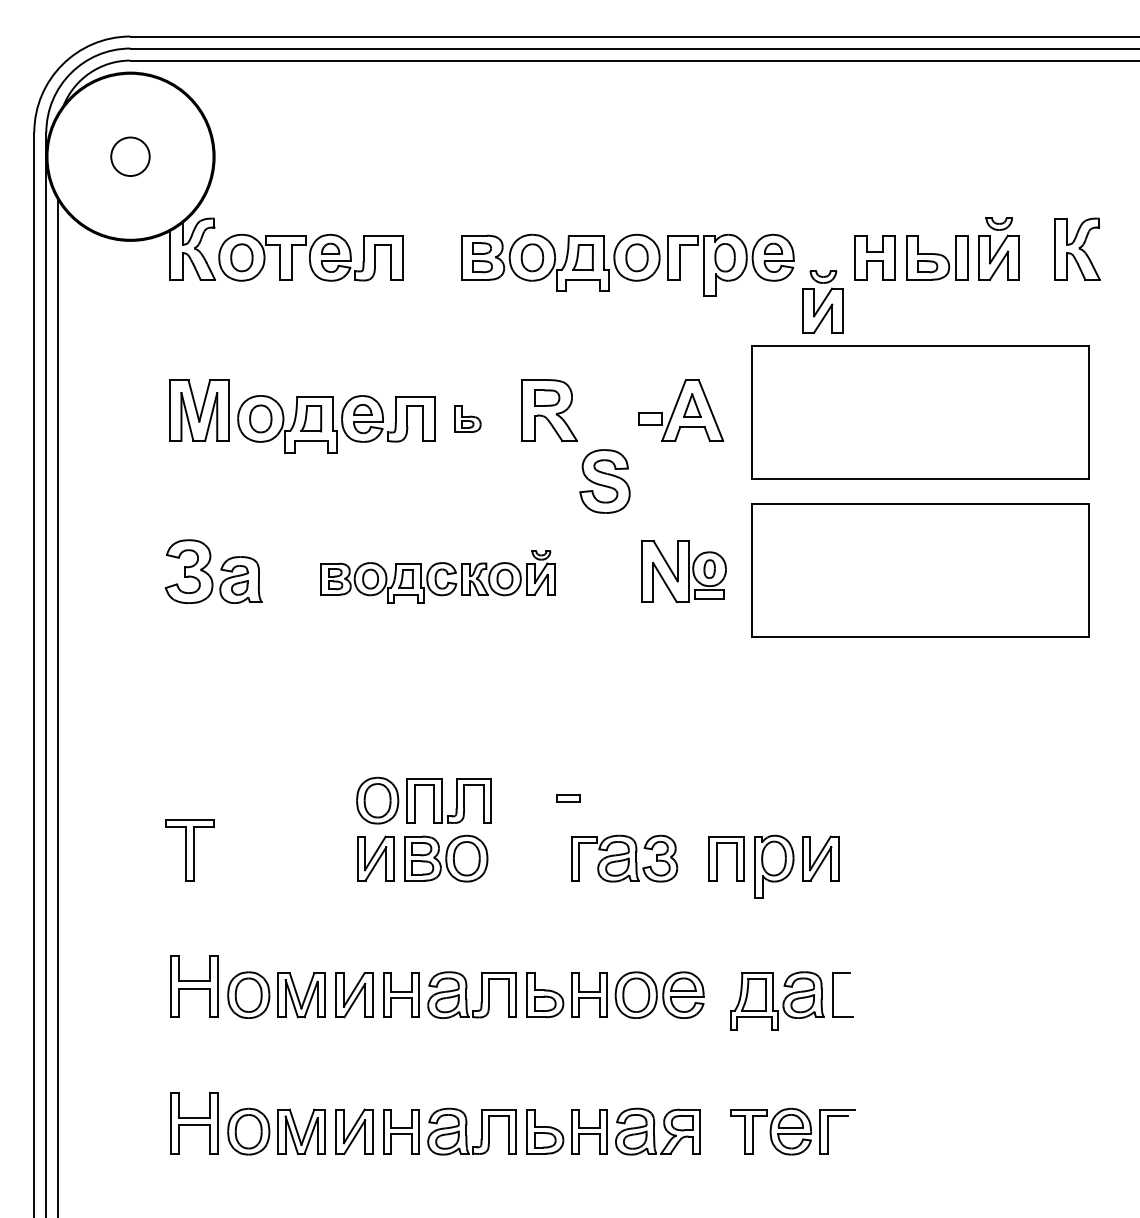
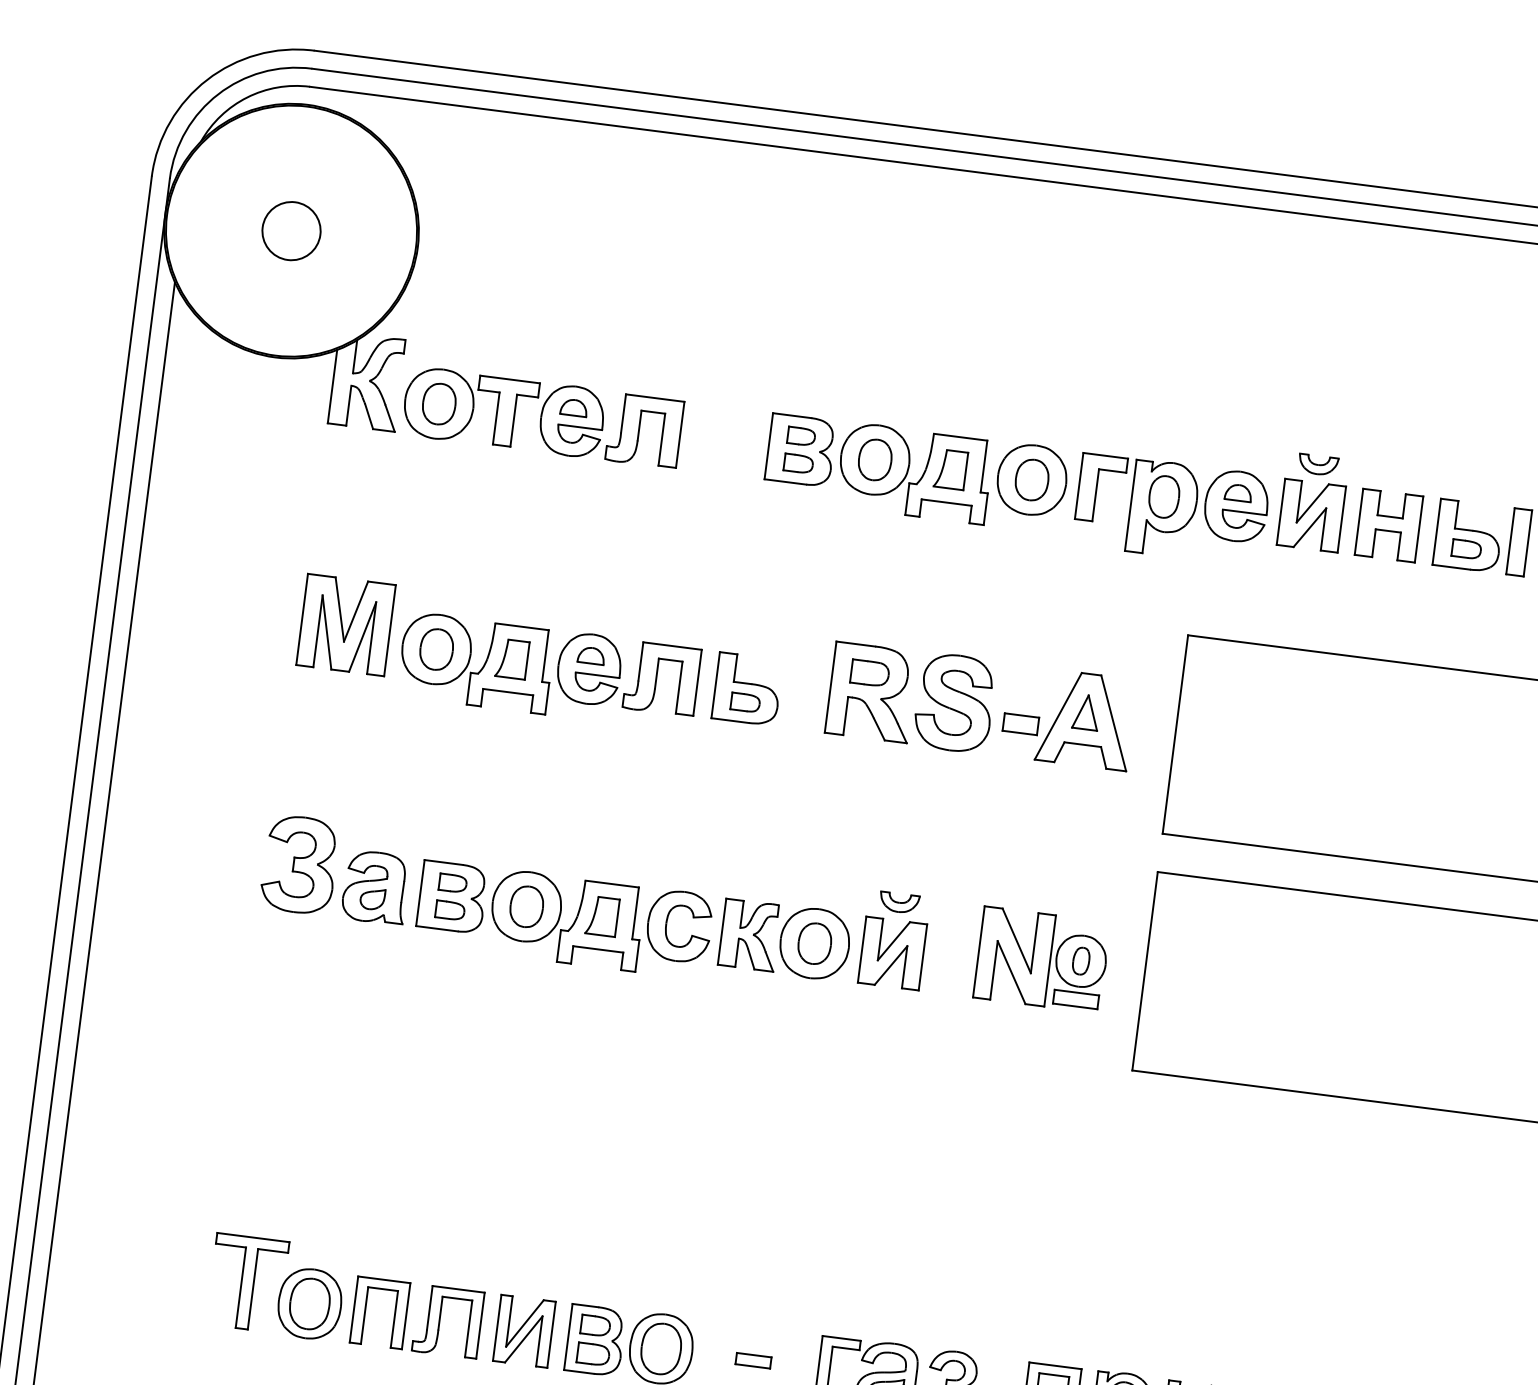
part: (822, 301) -> (1312, 501), moved
part: (467, 418) -> (746, 688), size x1.67
part: (604, 481) -> (953, 702), moved
part: (438, 576) -> (672, 920), size x1.43
part: (568, 798) -> (753, 1360), moved
part: (415, 800) -> (366, 1310), moved

